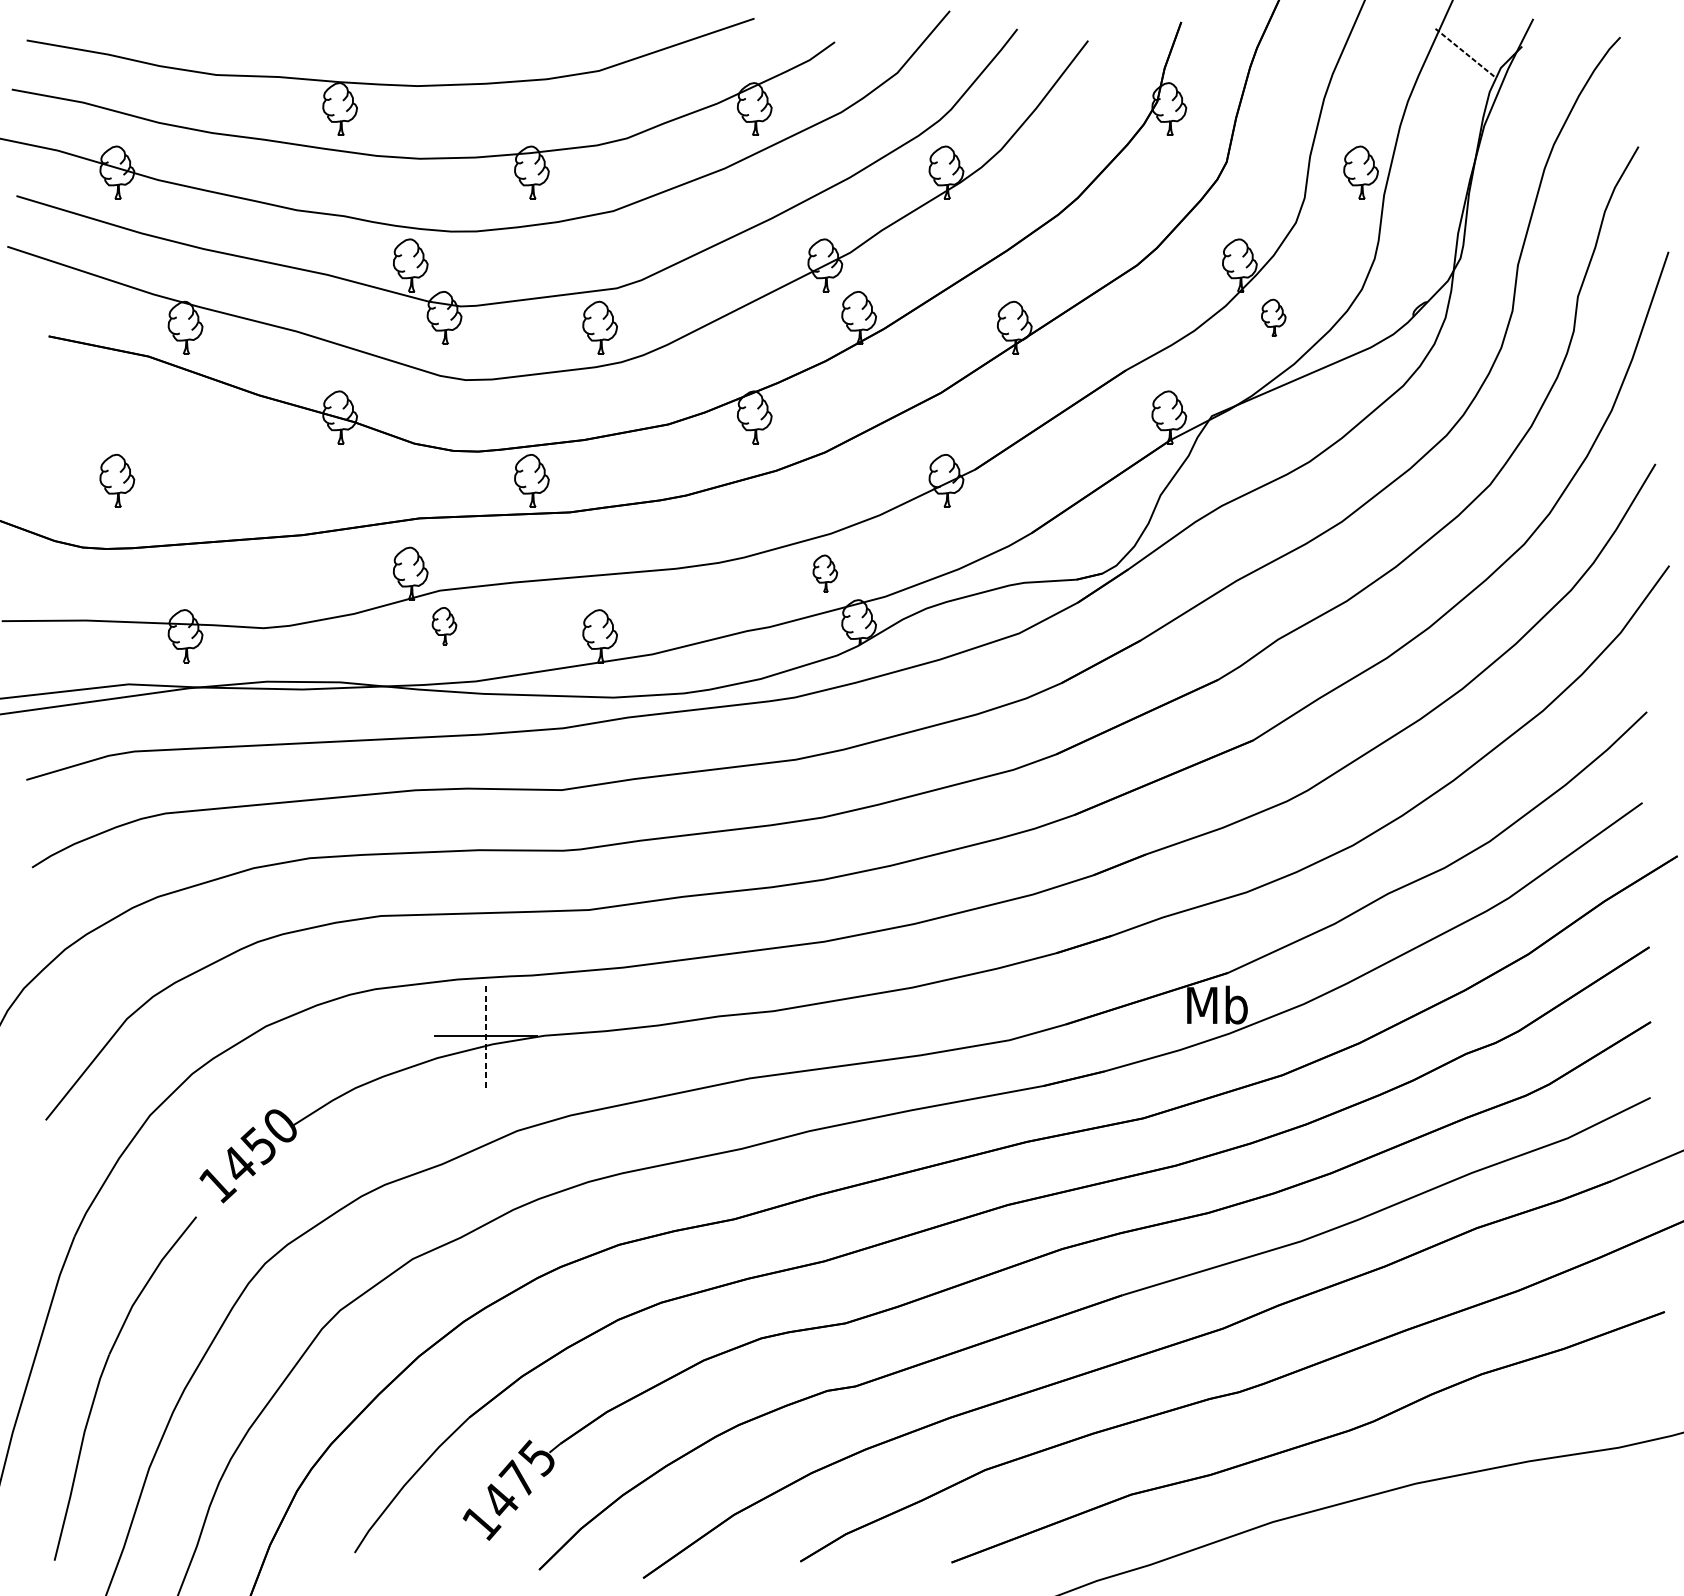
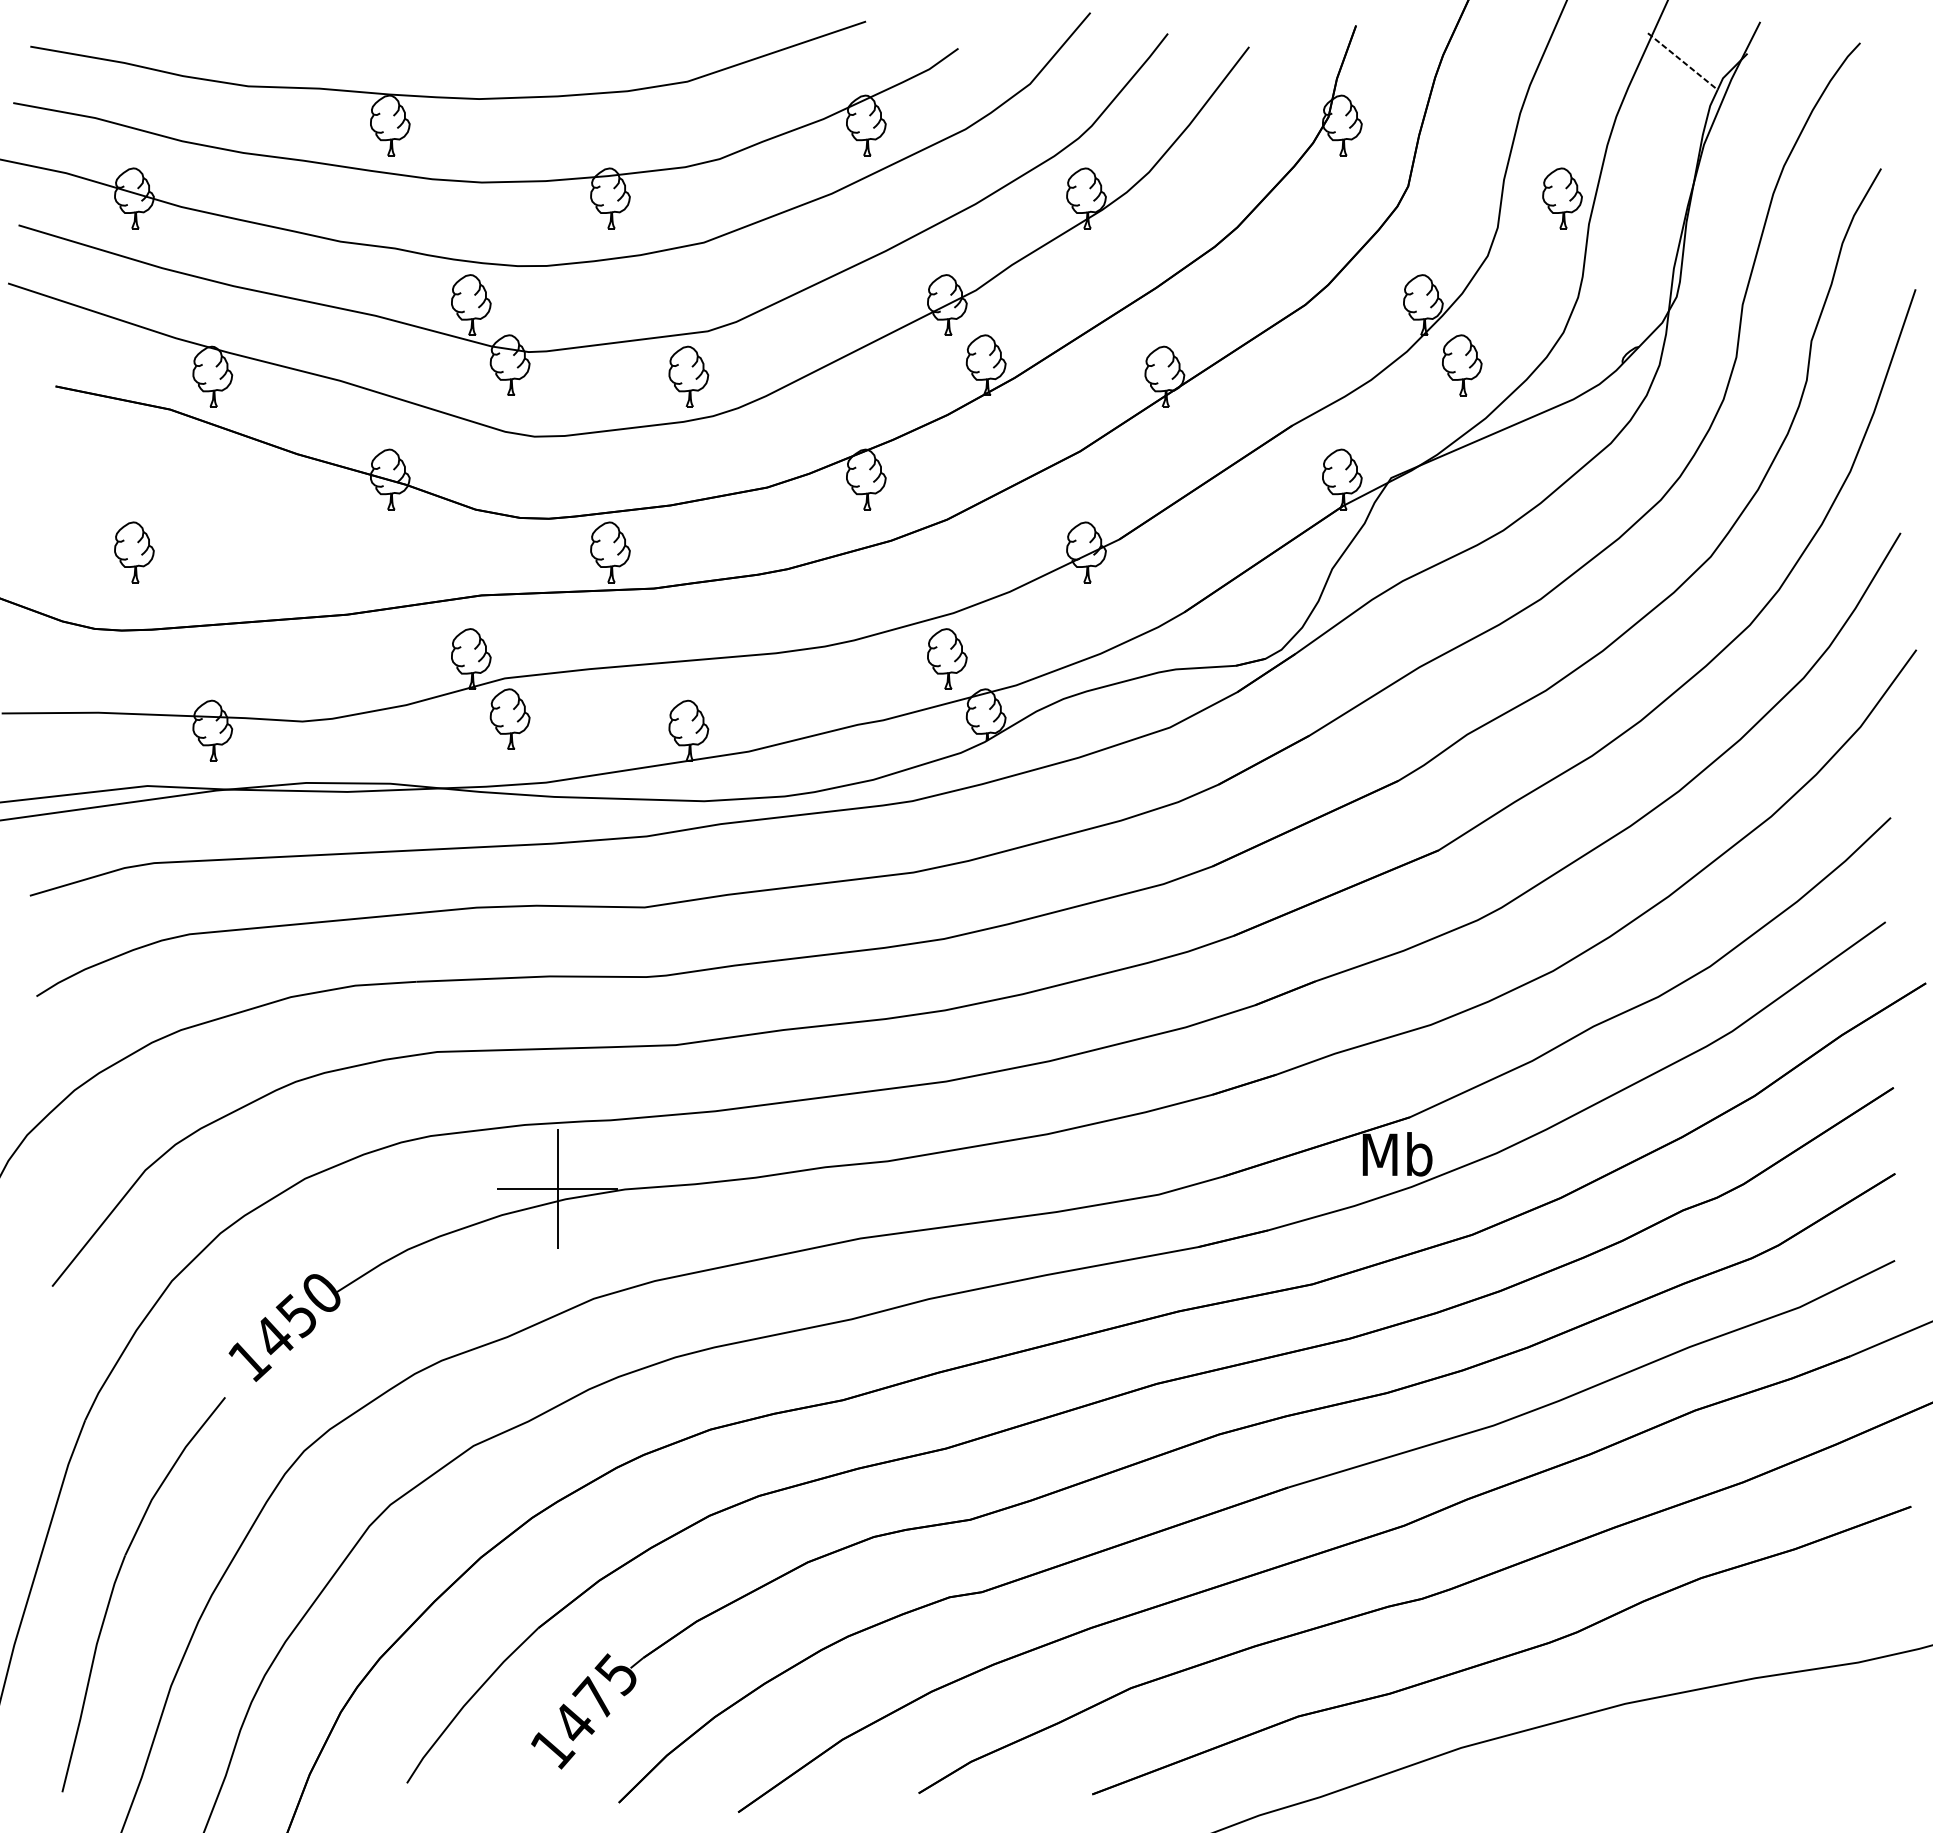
part: (1273, 318) -> (1462, 365), size x1.43
part: (825, 573) -> (947, 658), size x1.43
part: (443, 625) -> (509, 718), size x1.43
line: (485, 1034) -> (557, 1188), dashed -> solid

